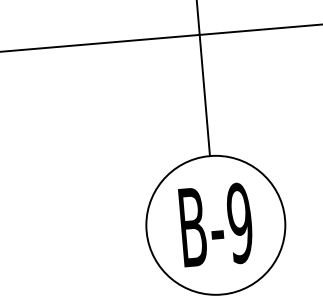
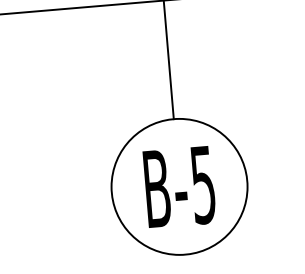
text: (239, 222) -> (202, 184), B-9 -> B-5

